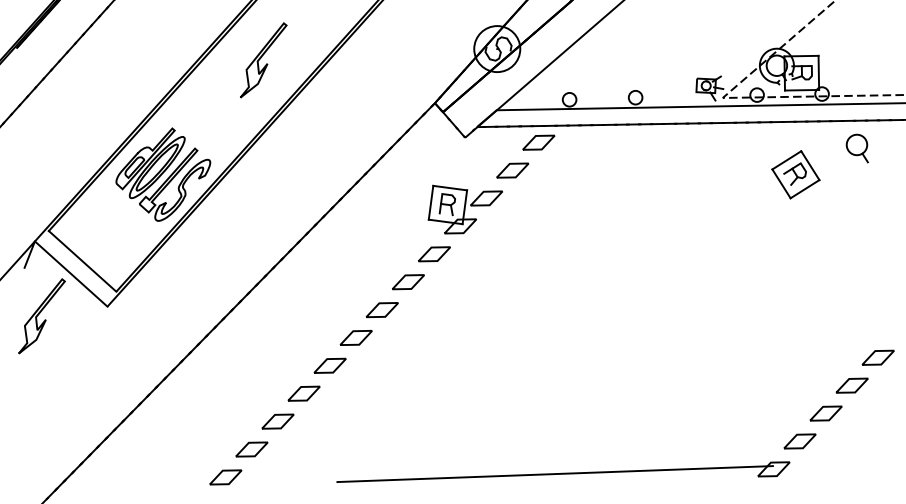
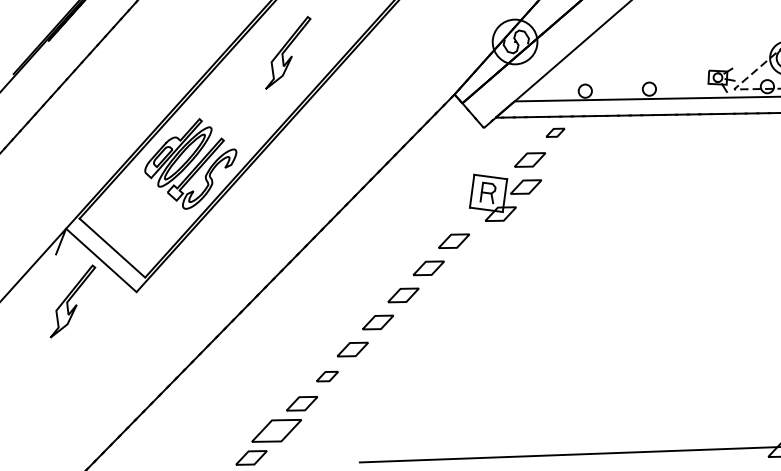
part: (538, 142) -> (555, 132), size x0.6
part: (464, 209) -> (504, 197), moved
part: (303, 393) -> (326, 376), size x0.7
part: (251, 449) -> (276, 430), size x1.6

